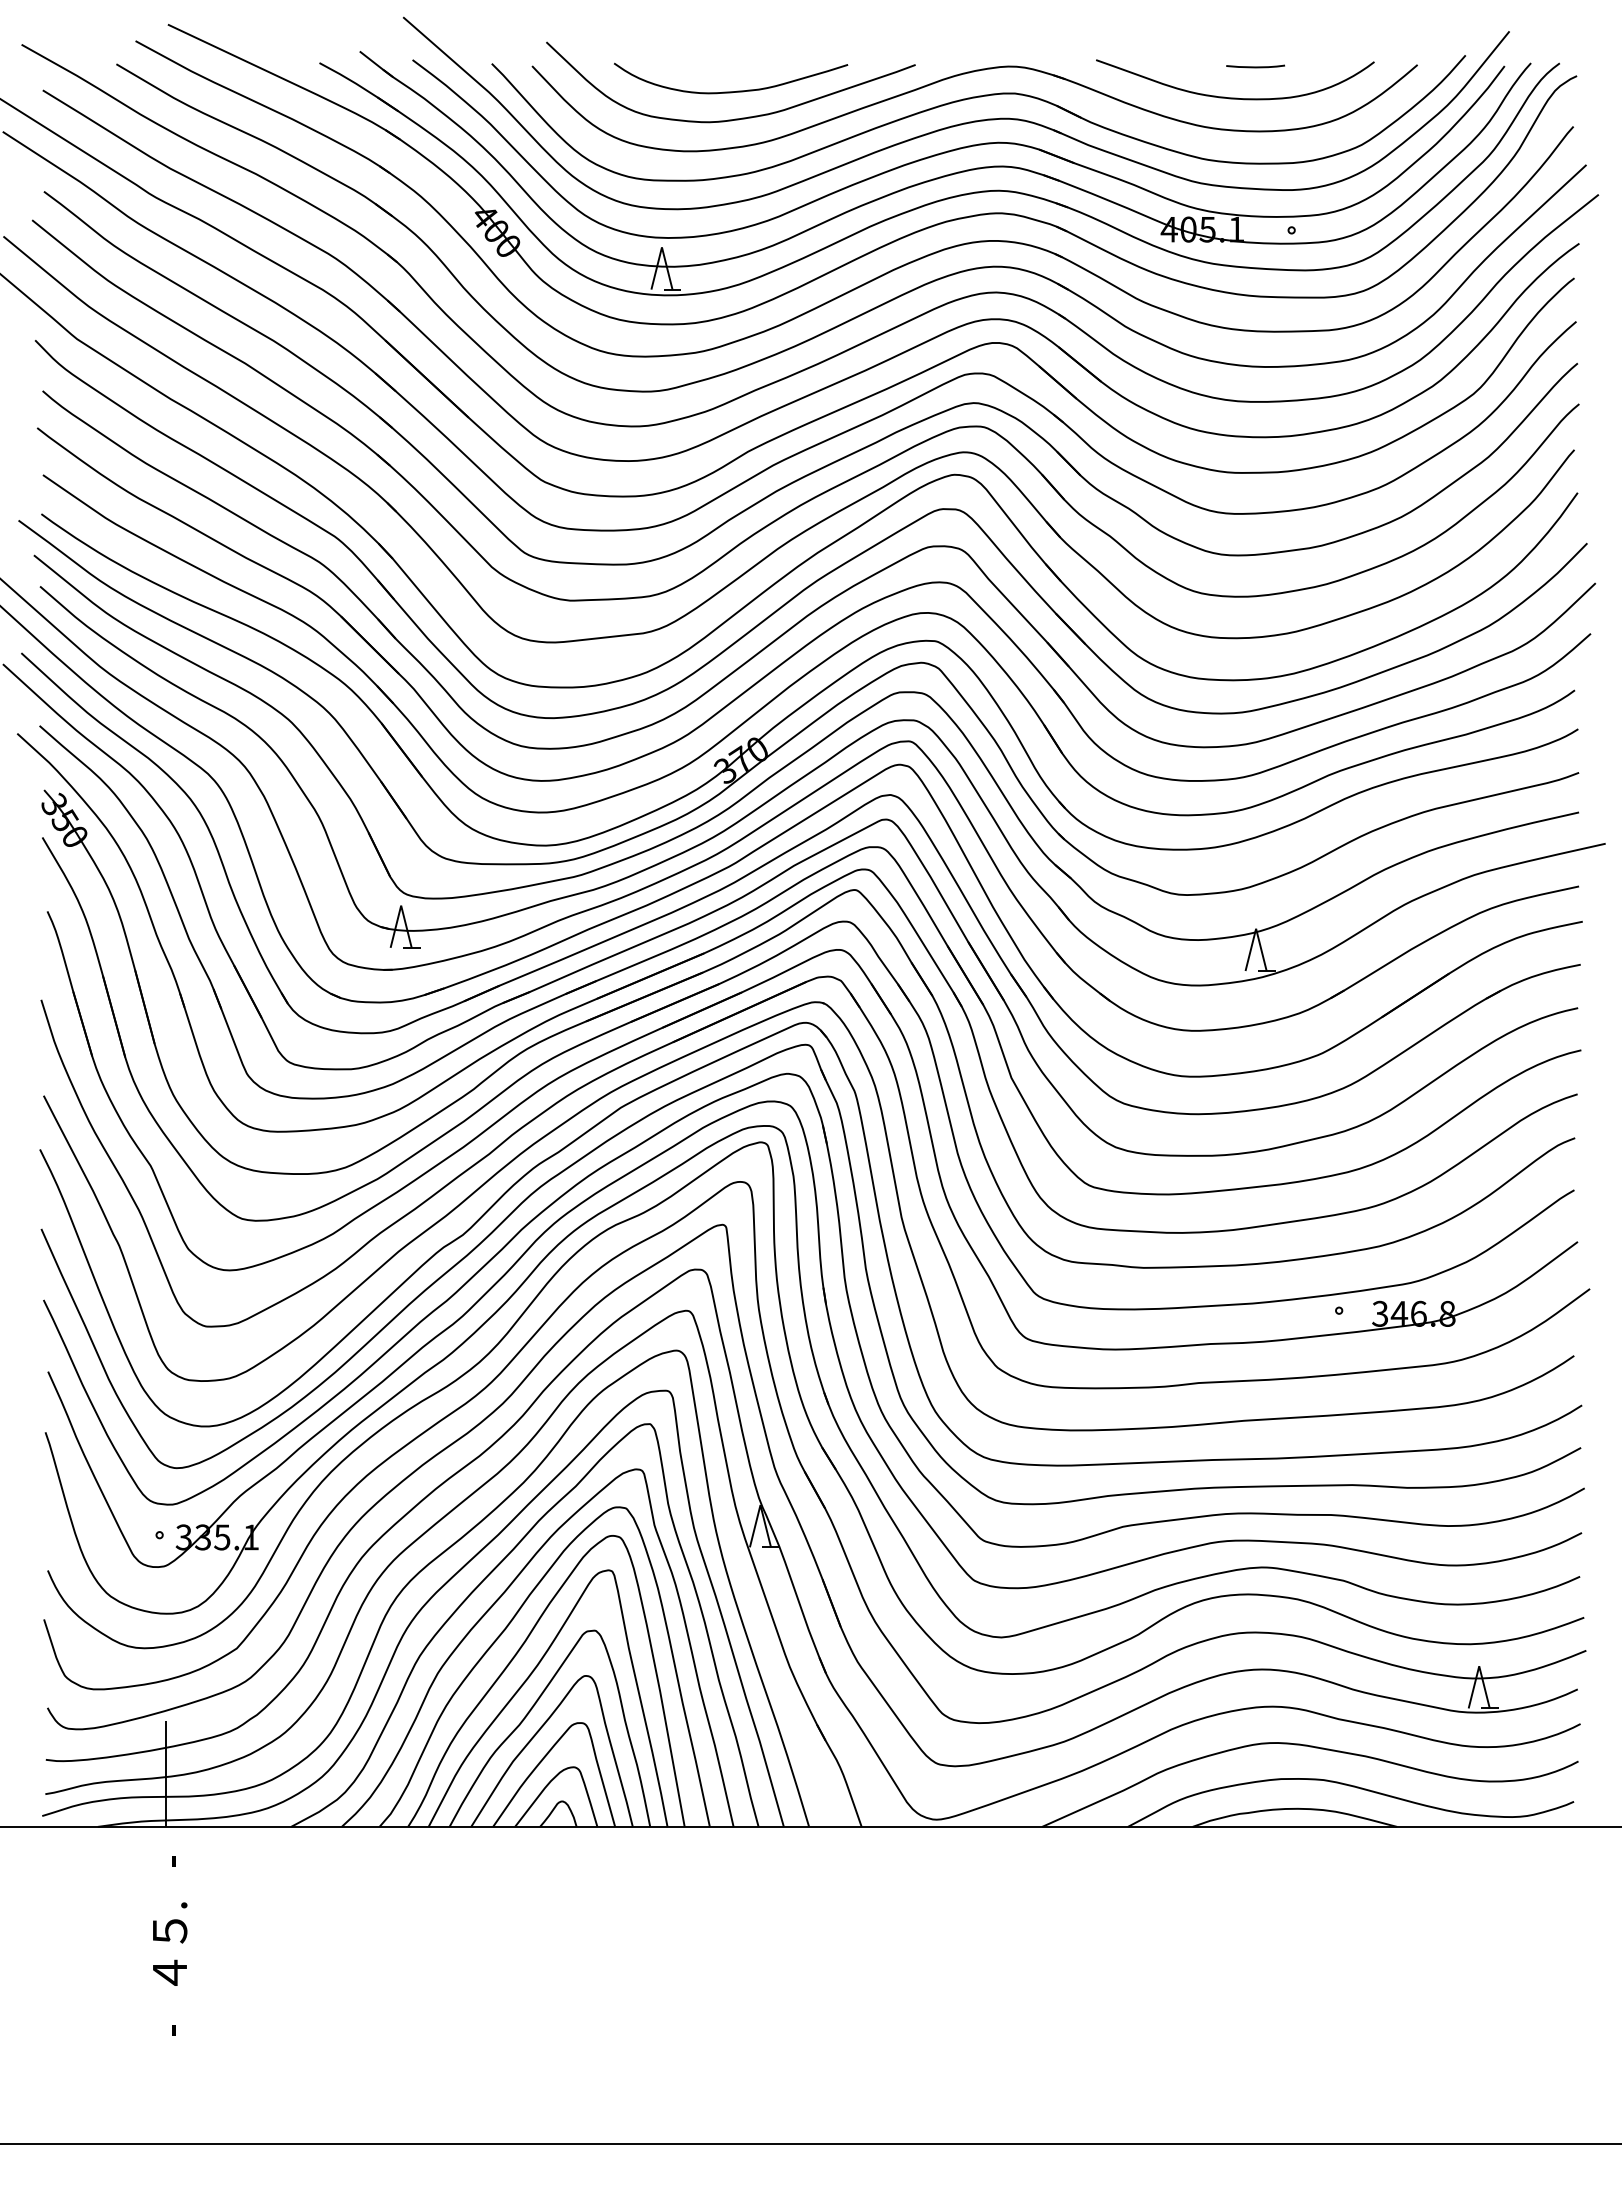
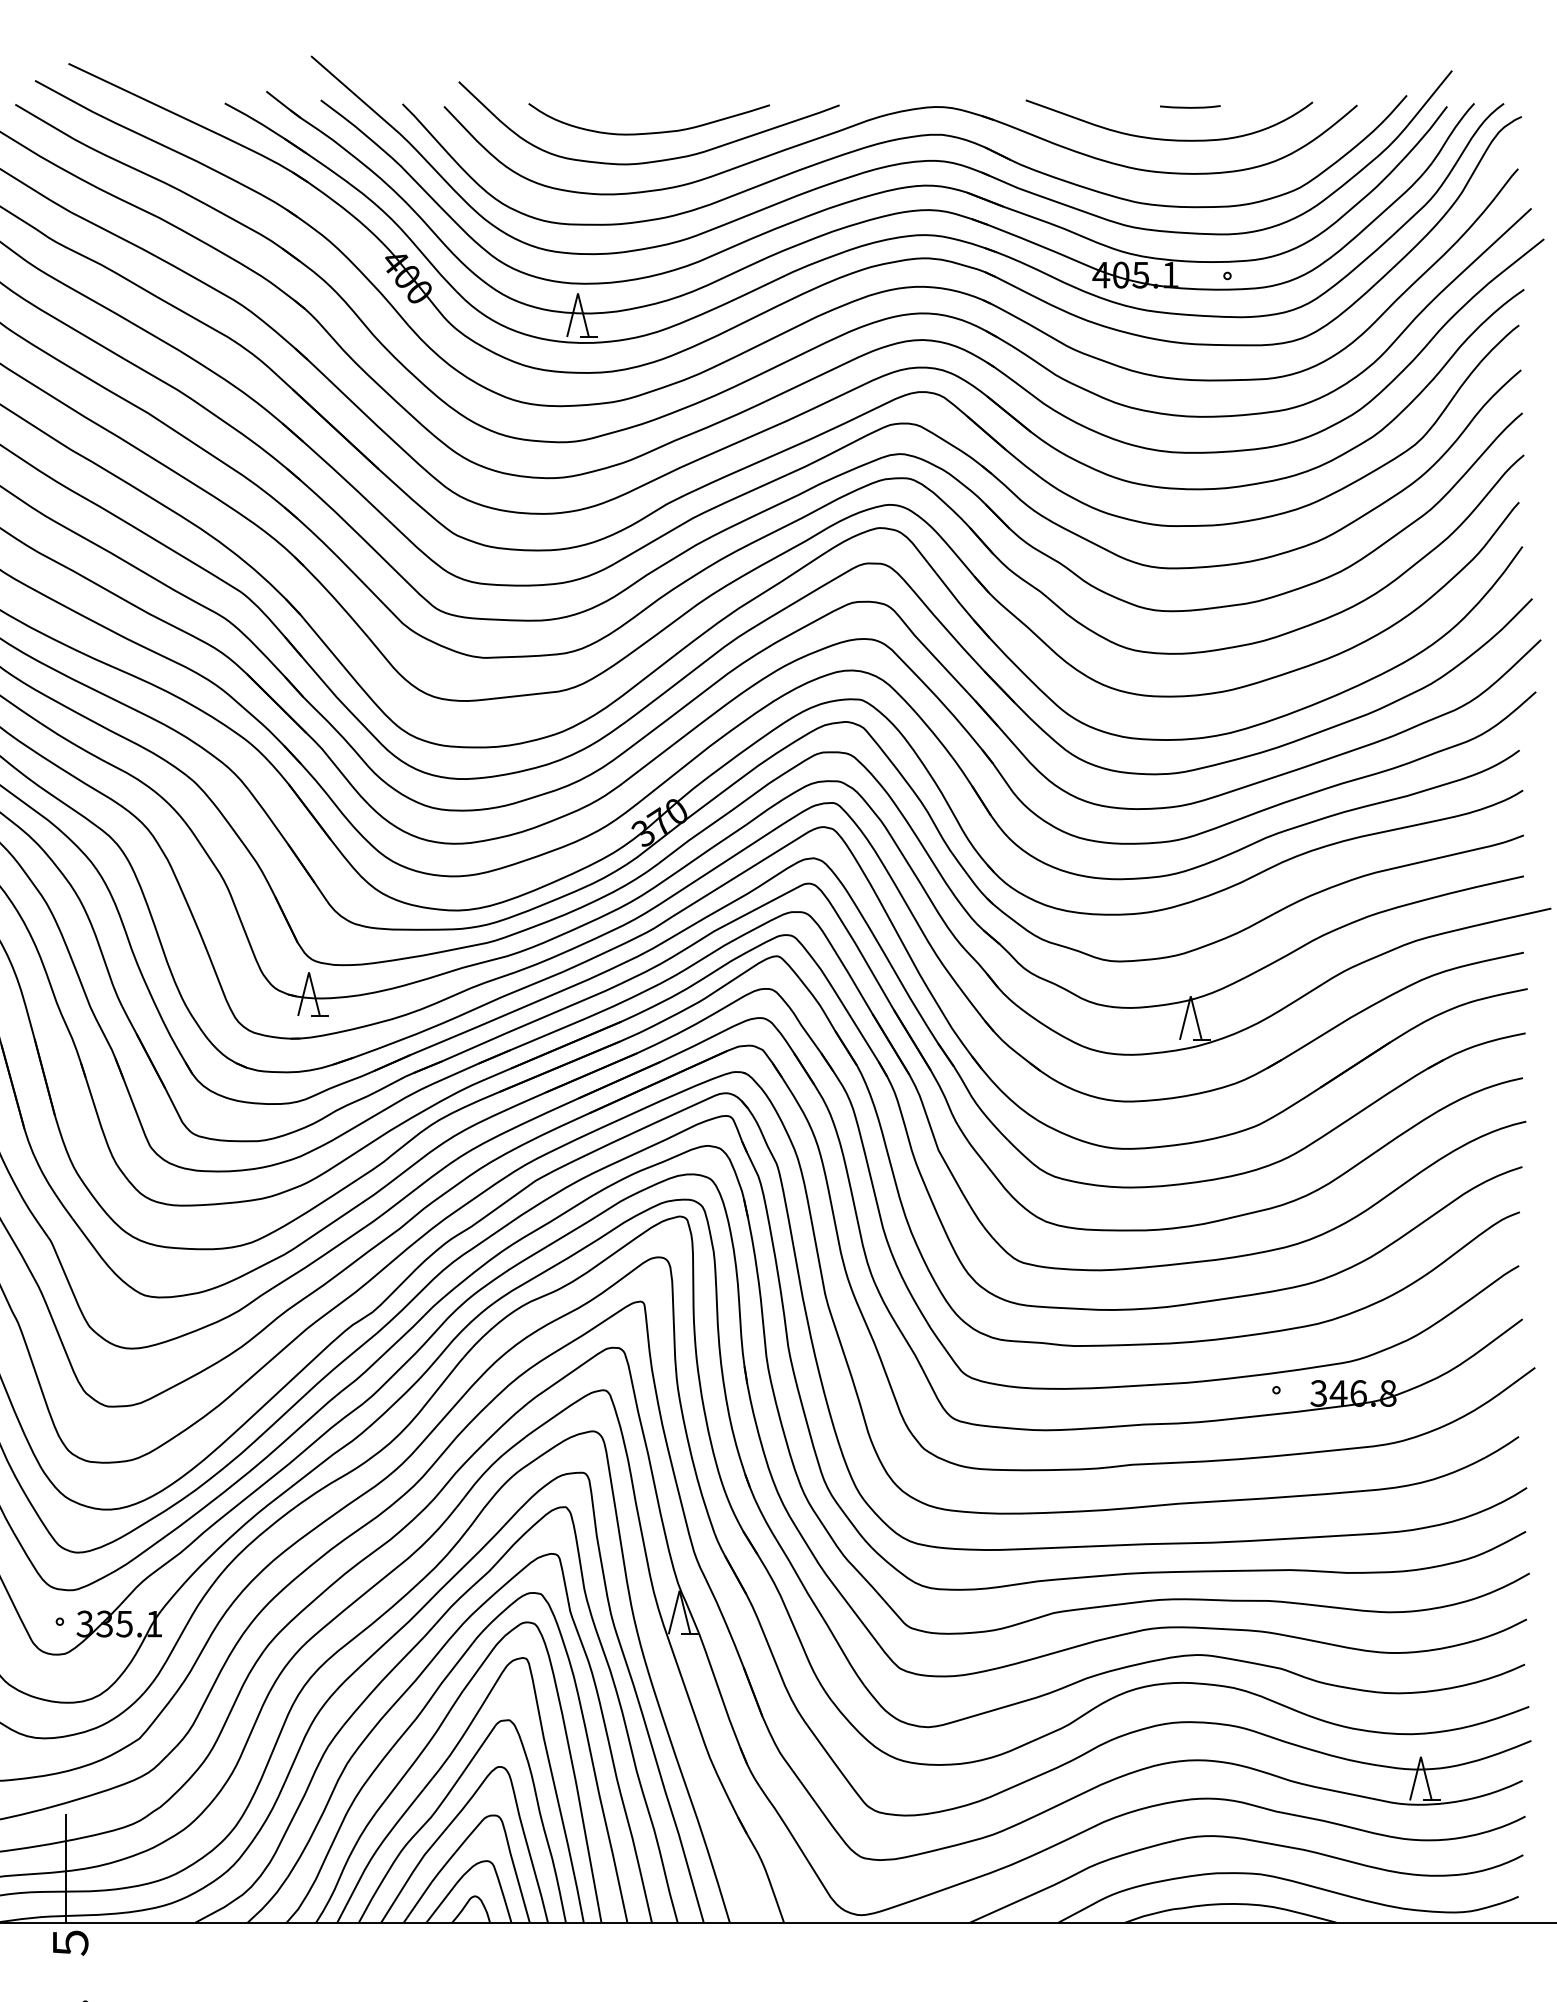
text: (170, 1850) -> (71, 1946), - -> ５

